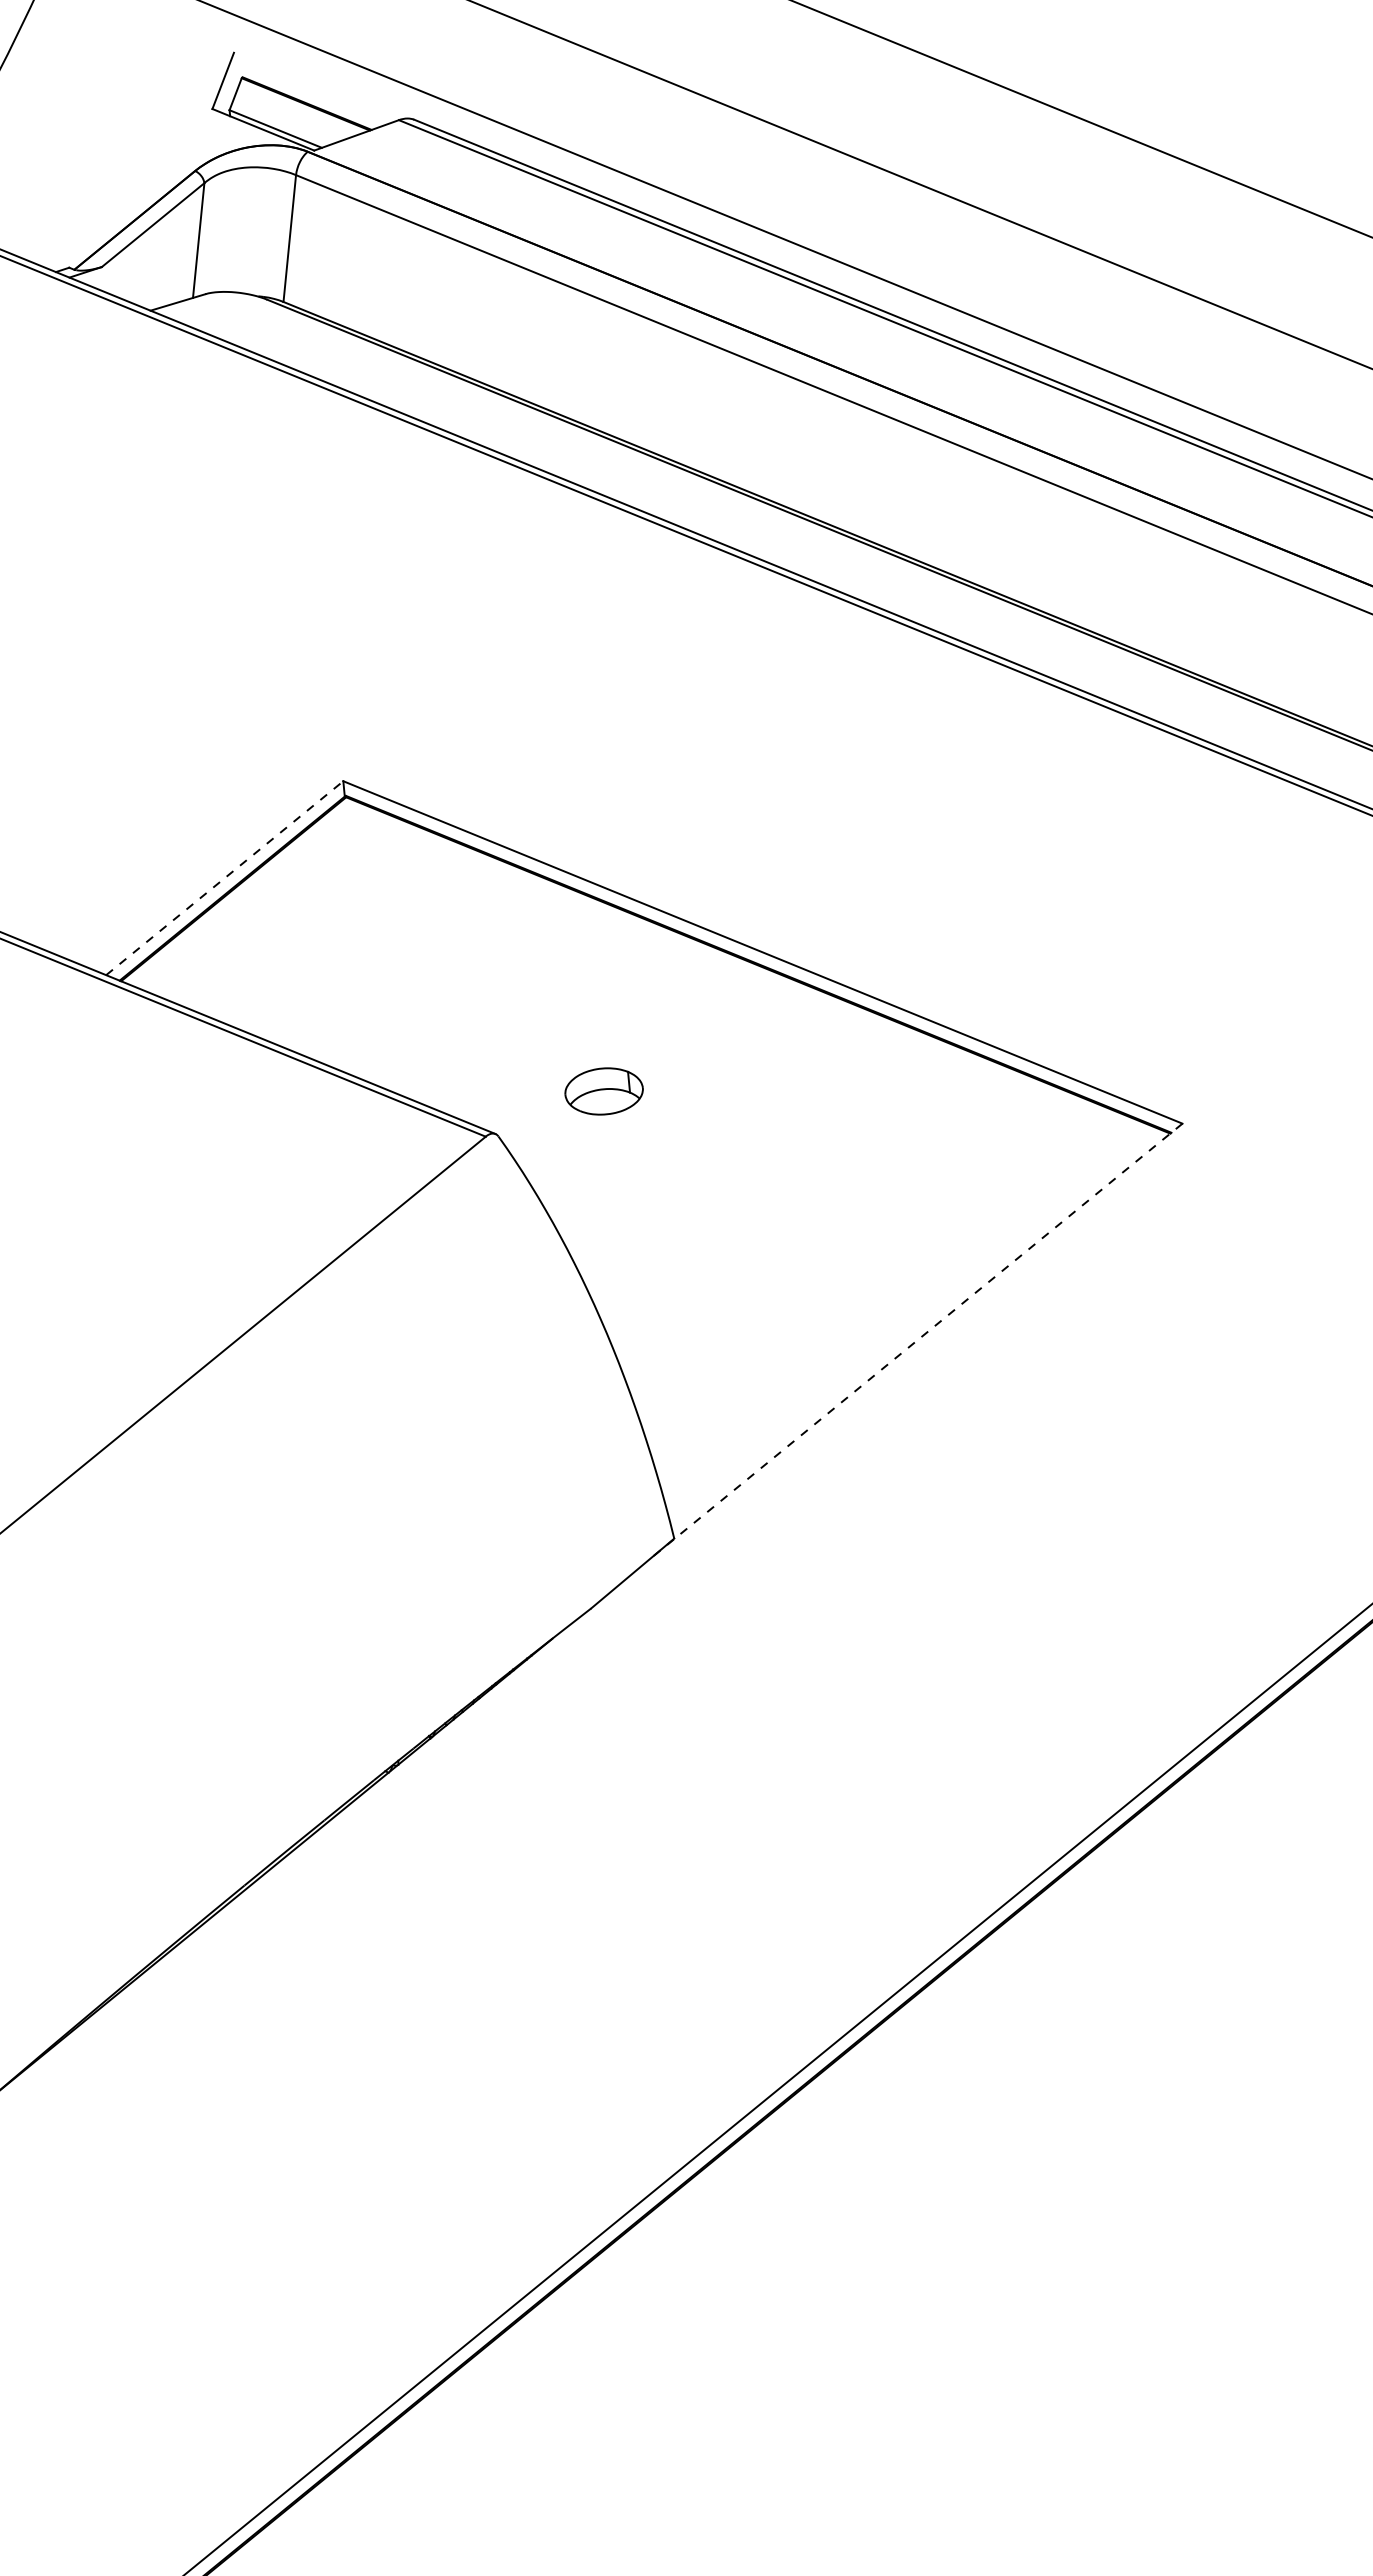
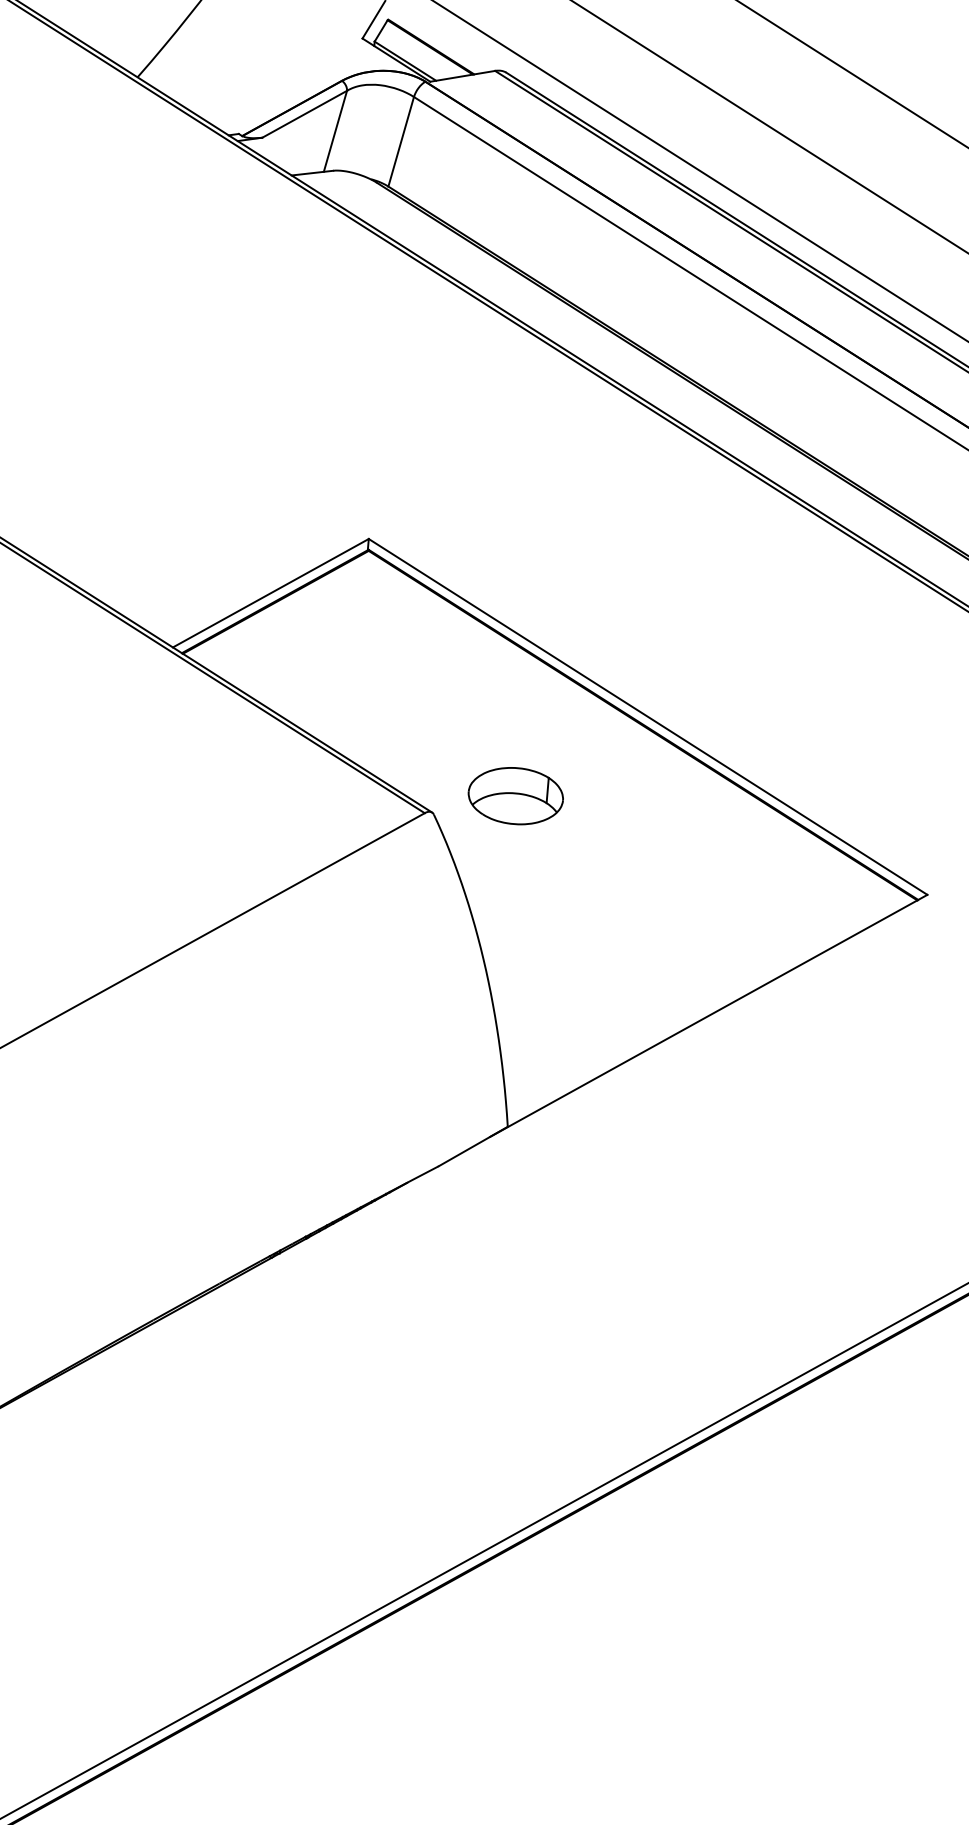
line: (225, 877) -> (271, 592), dashed -> solid
part: (603, 1091) -> (515, 796), size x1.67
line: (917, 1340) -> (708, 1016), dashed -> solid

